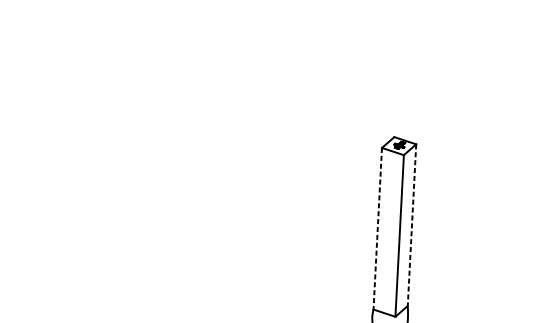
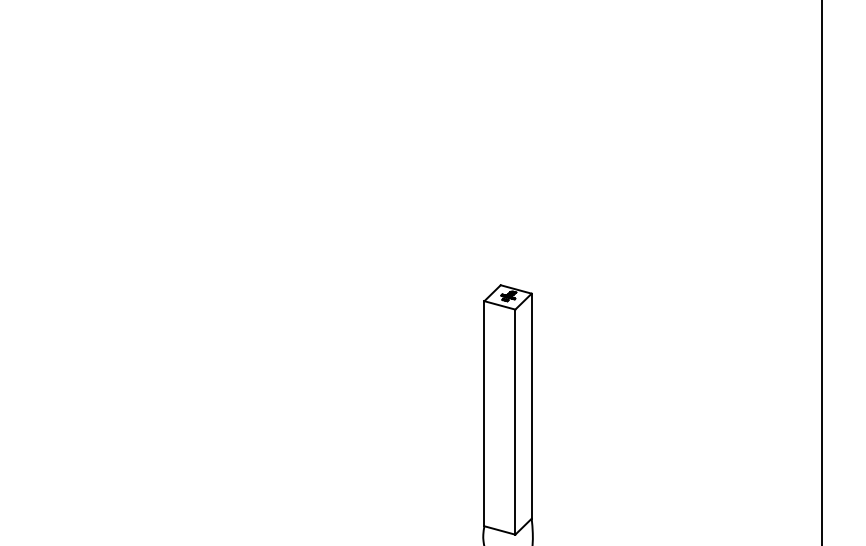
line: (411, 225) -> (531, 406), dashed -> solid
line: (377, 228) -> (484, 413), dashed -> solid

